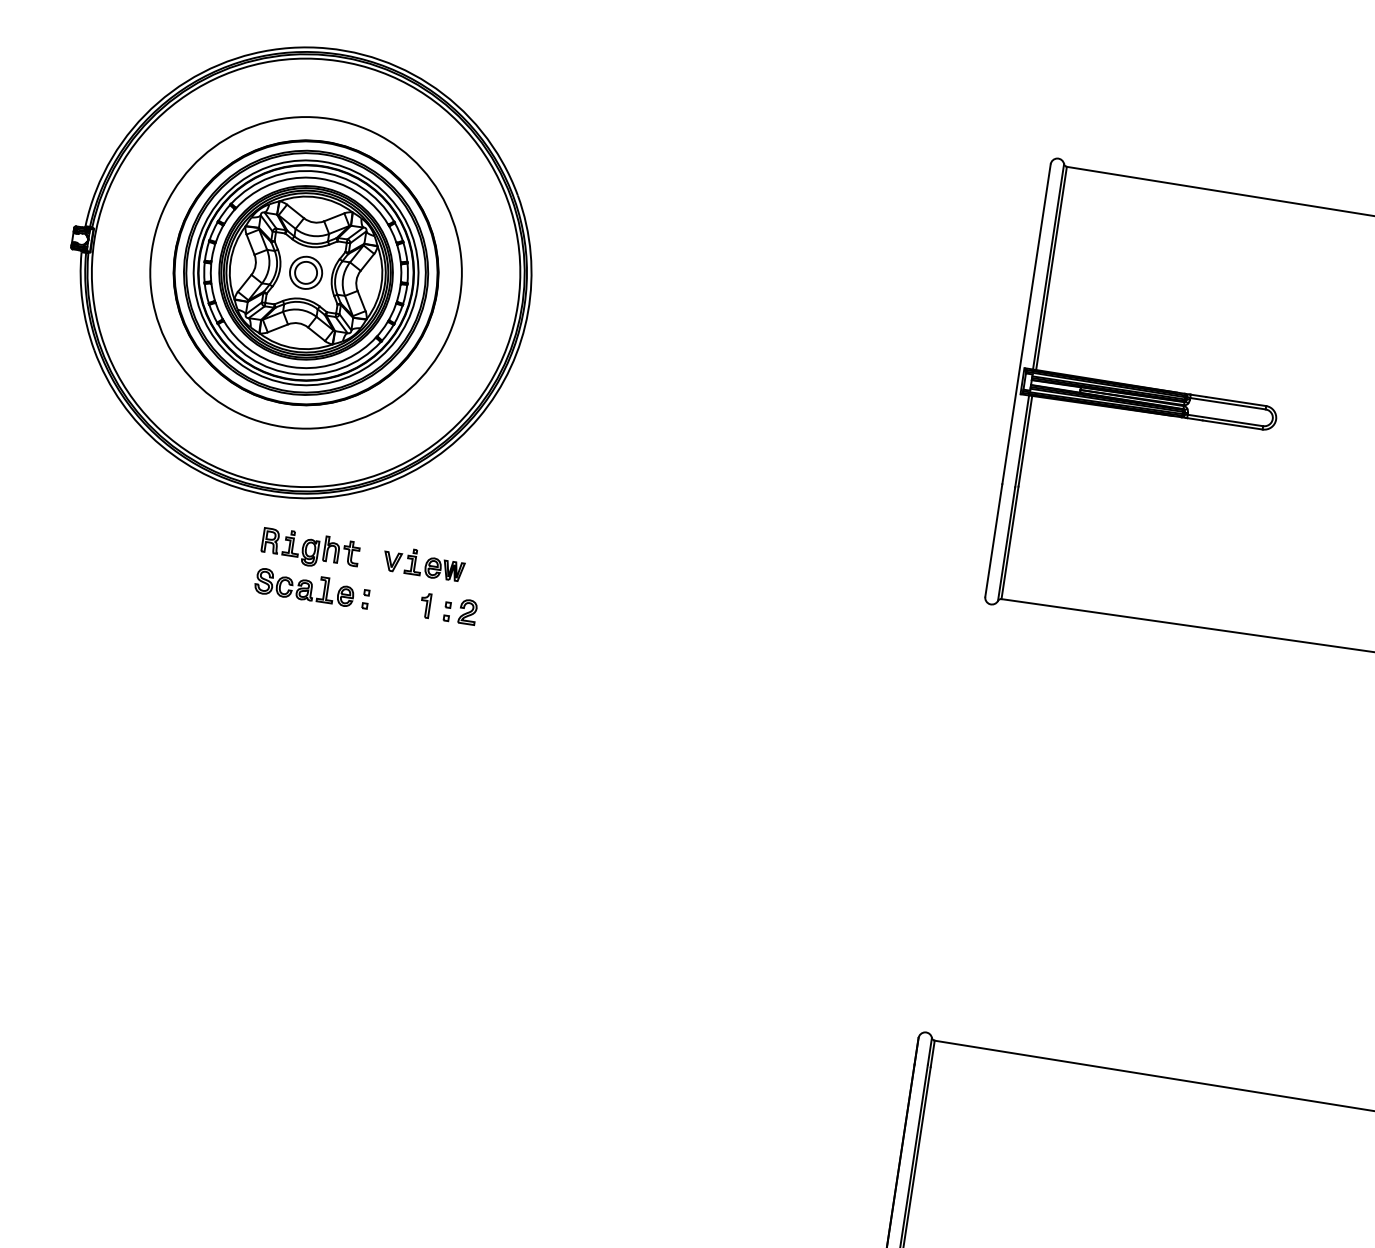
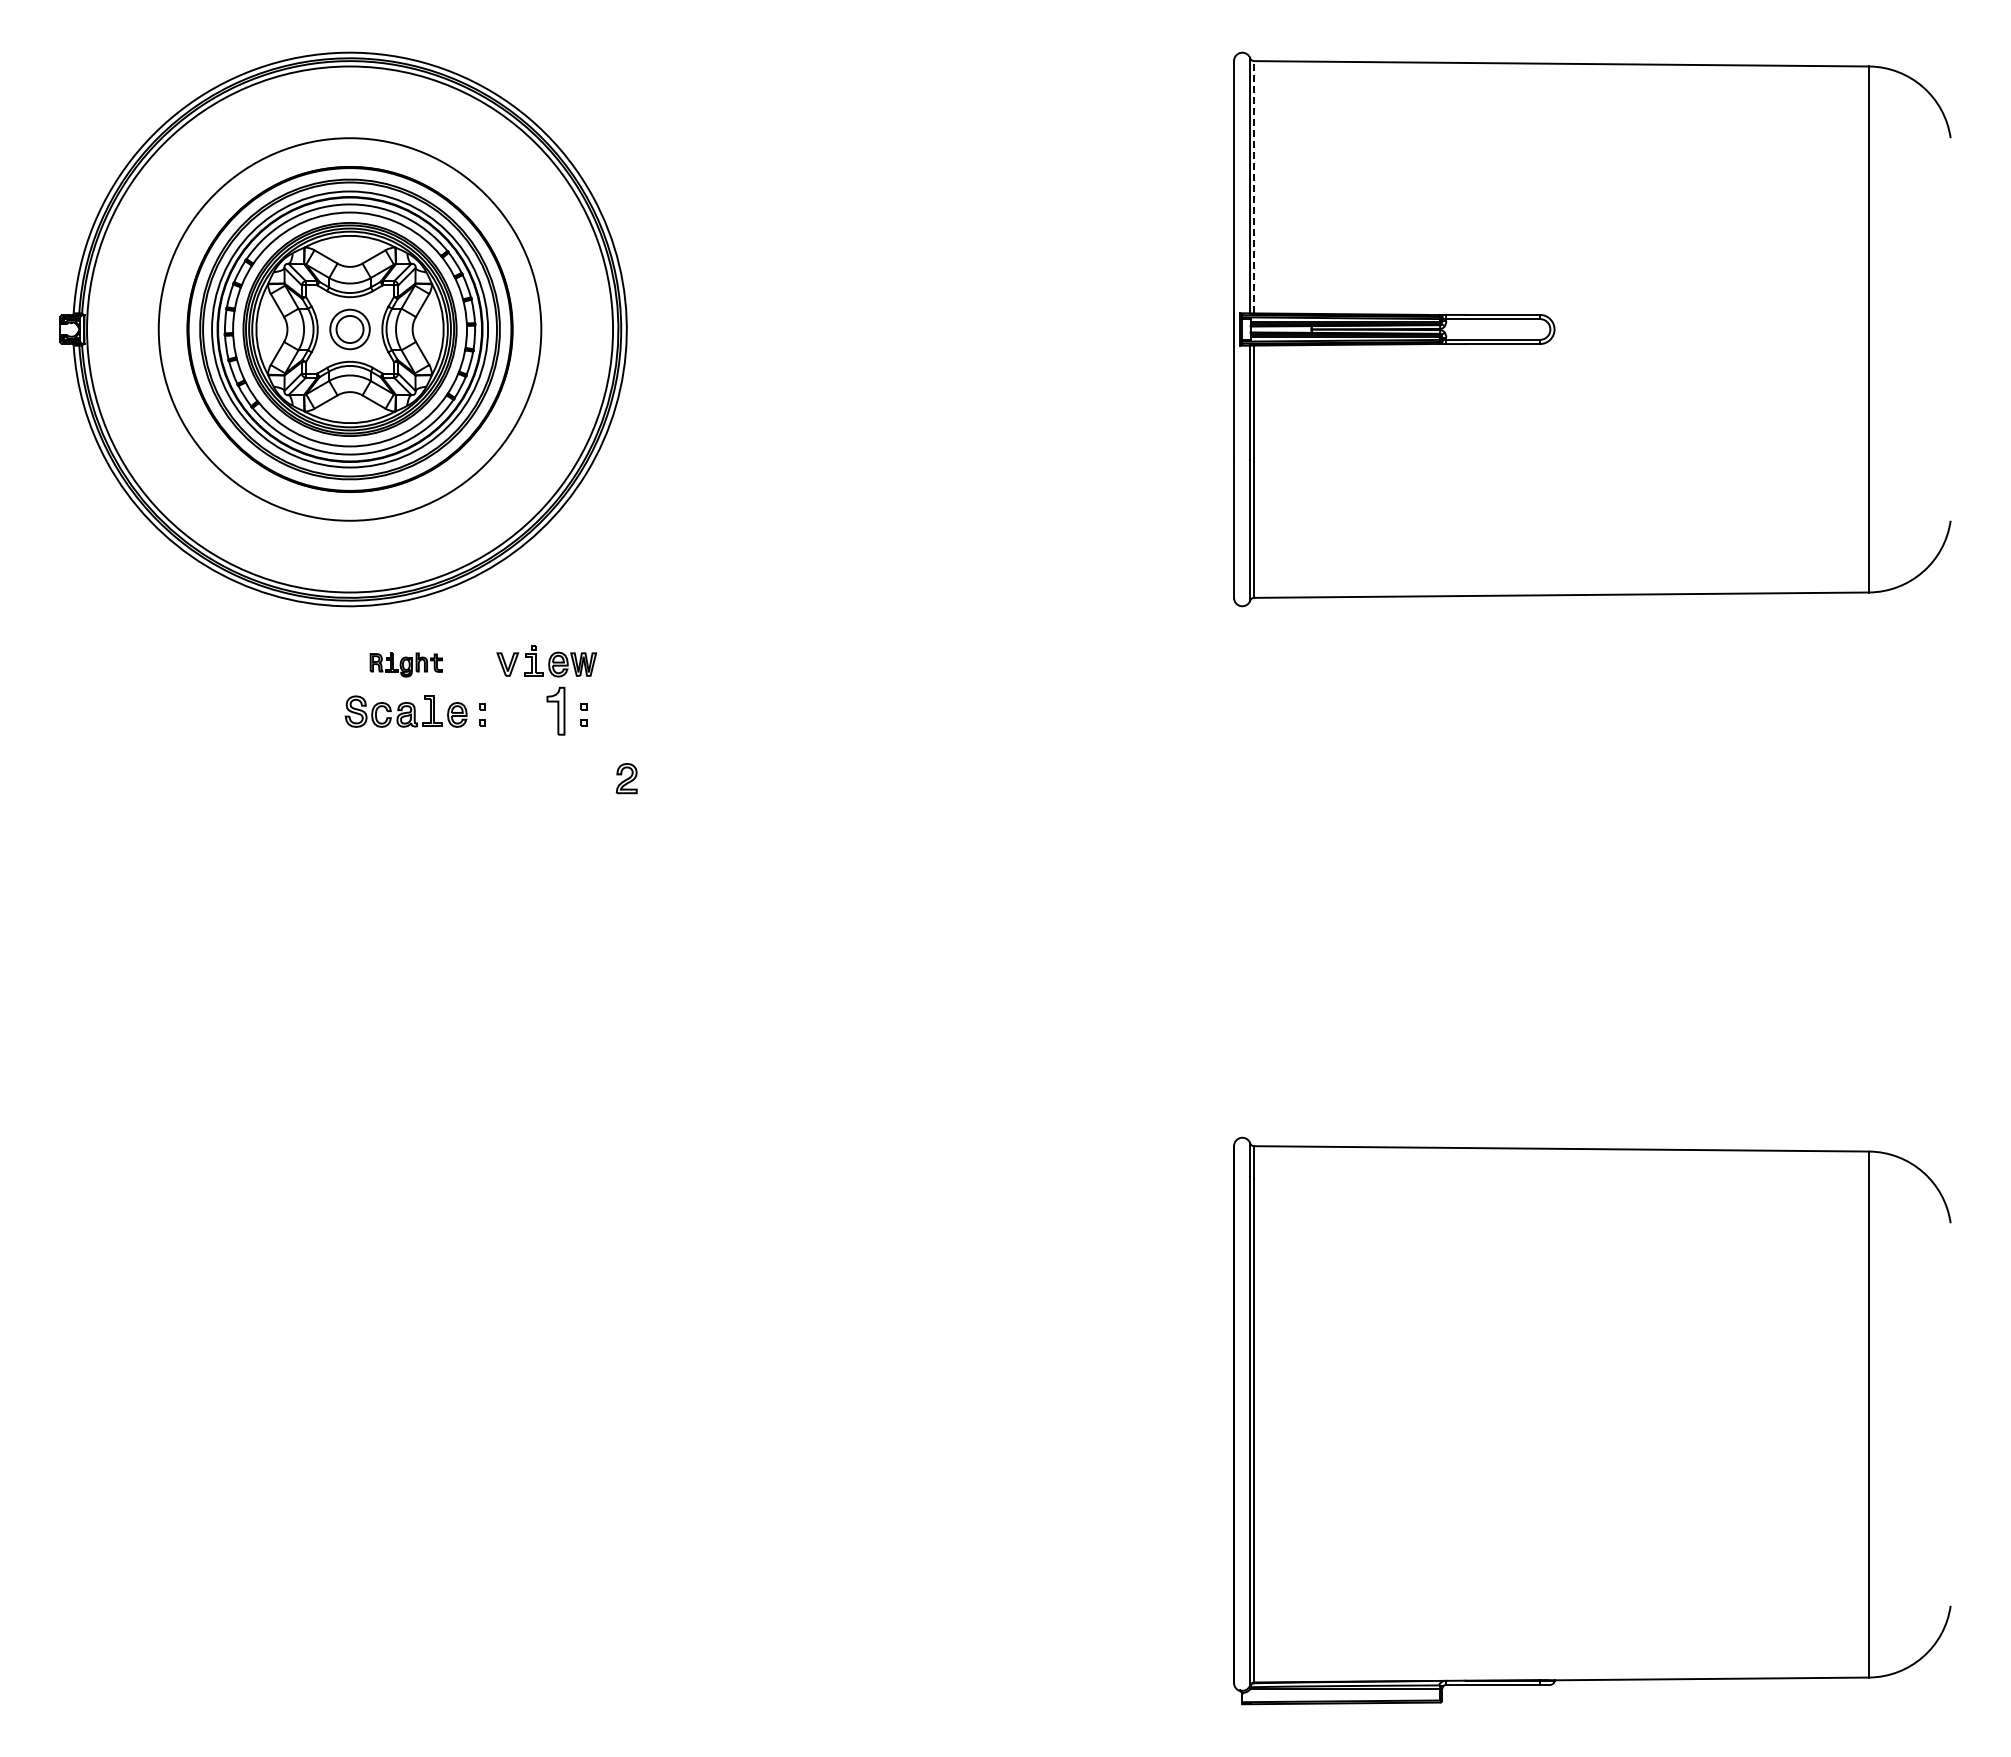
line: (1051, 267) -> (1254, 186), solid -> dashed
part: (310, 549) -> (406, 664), size x0.6
part: (425, 605) -> (556, 711), size x1.6
part: (467, 611) -> (626, 778), moved

